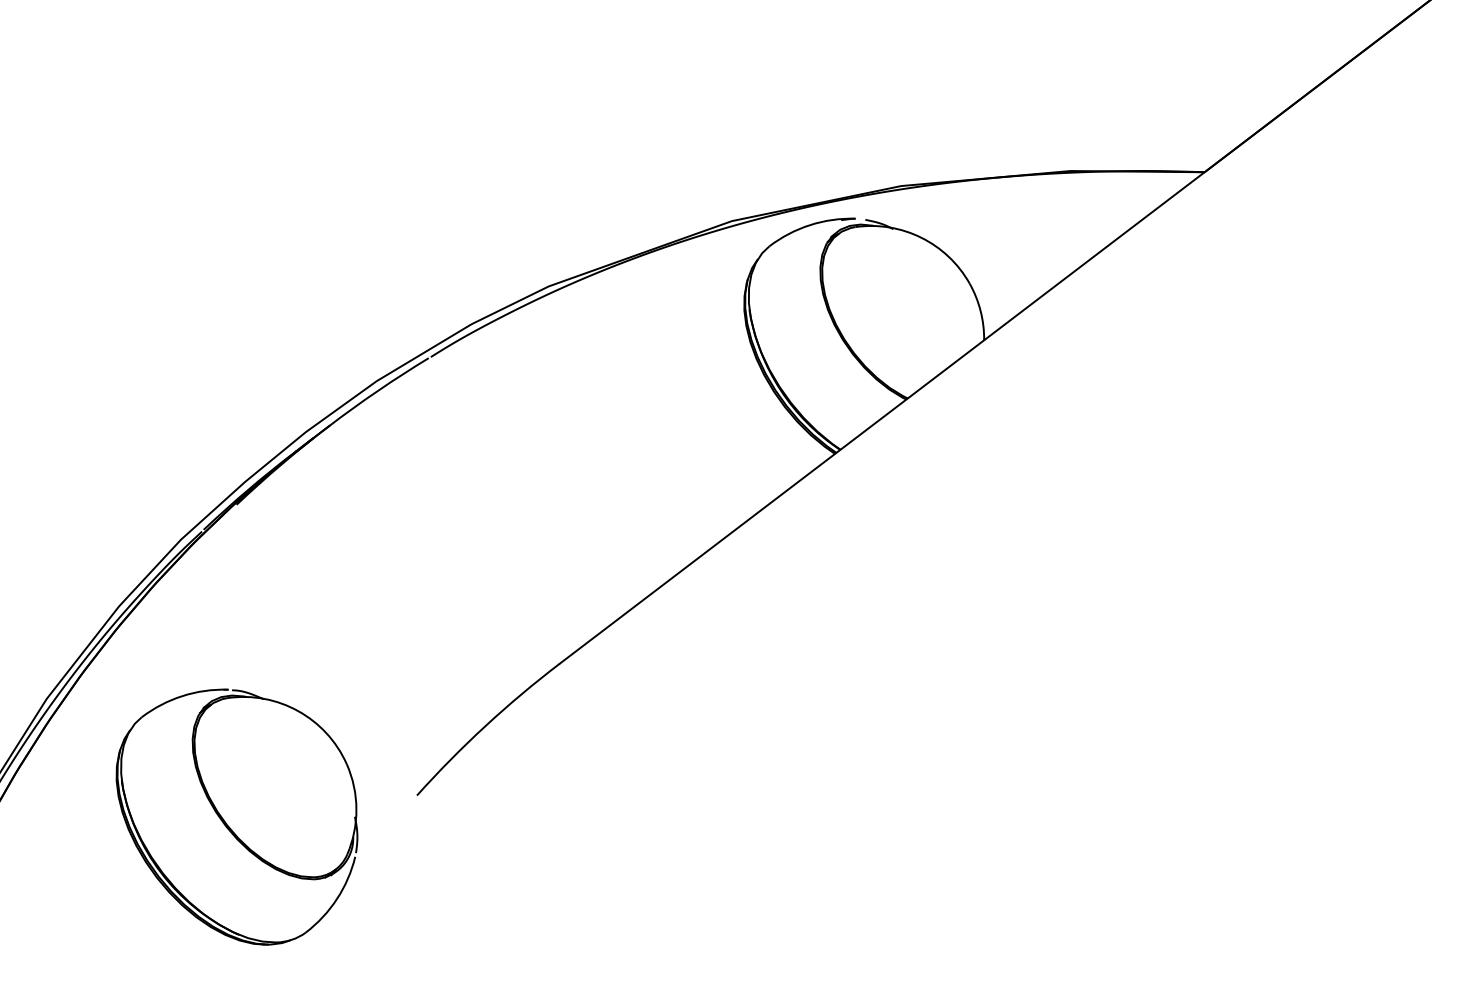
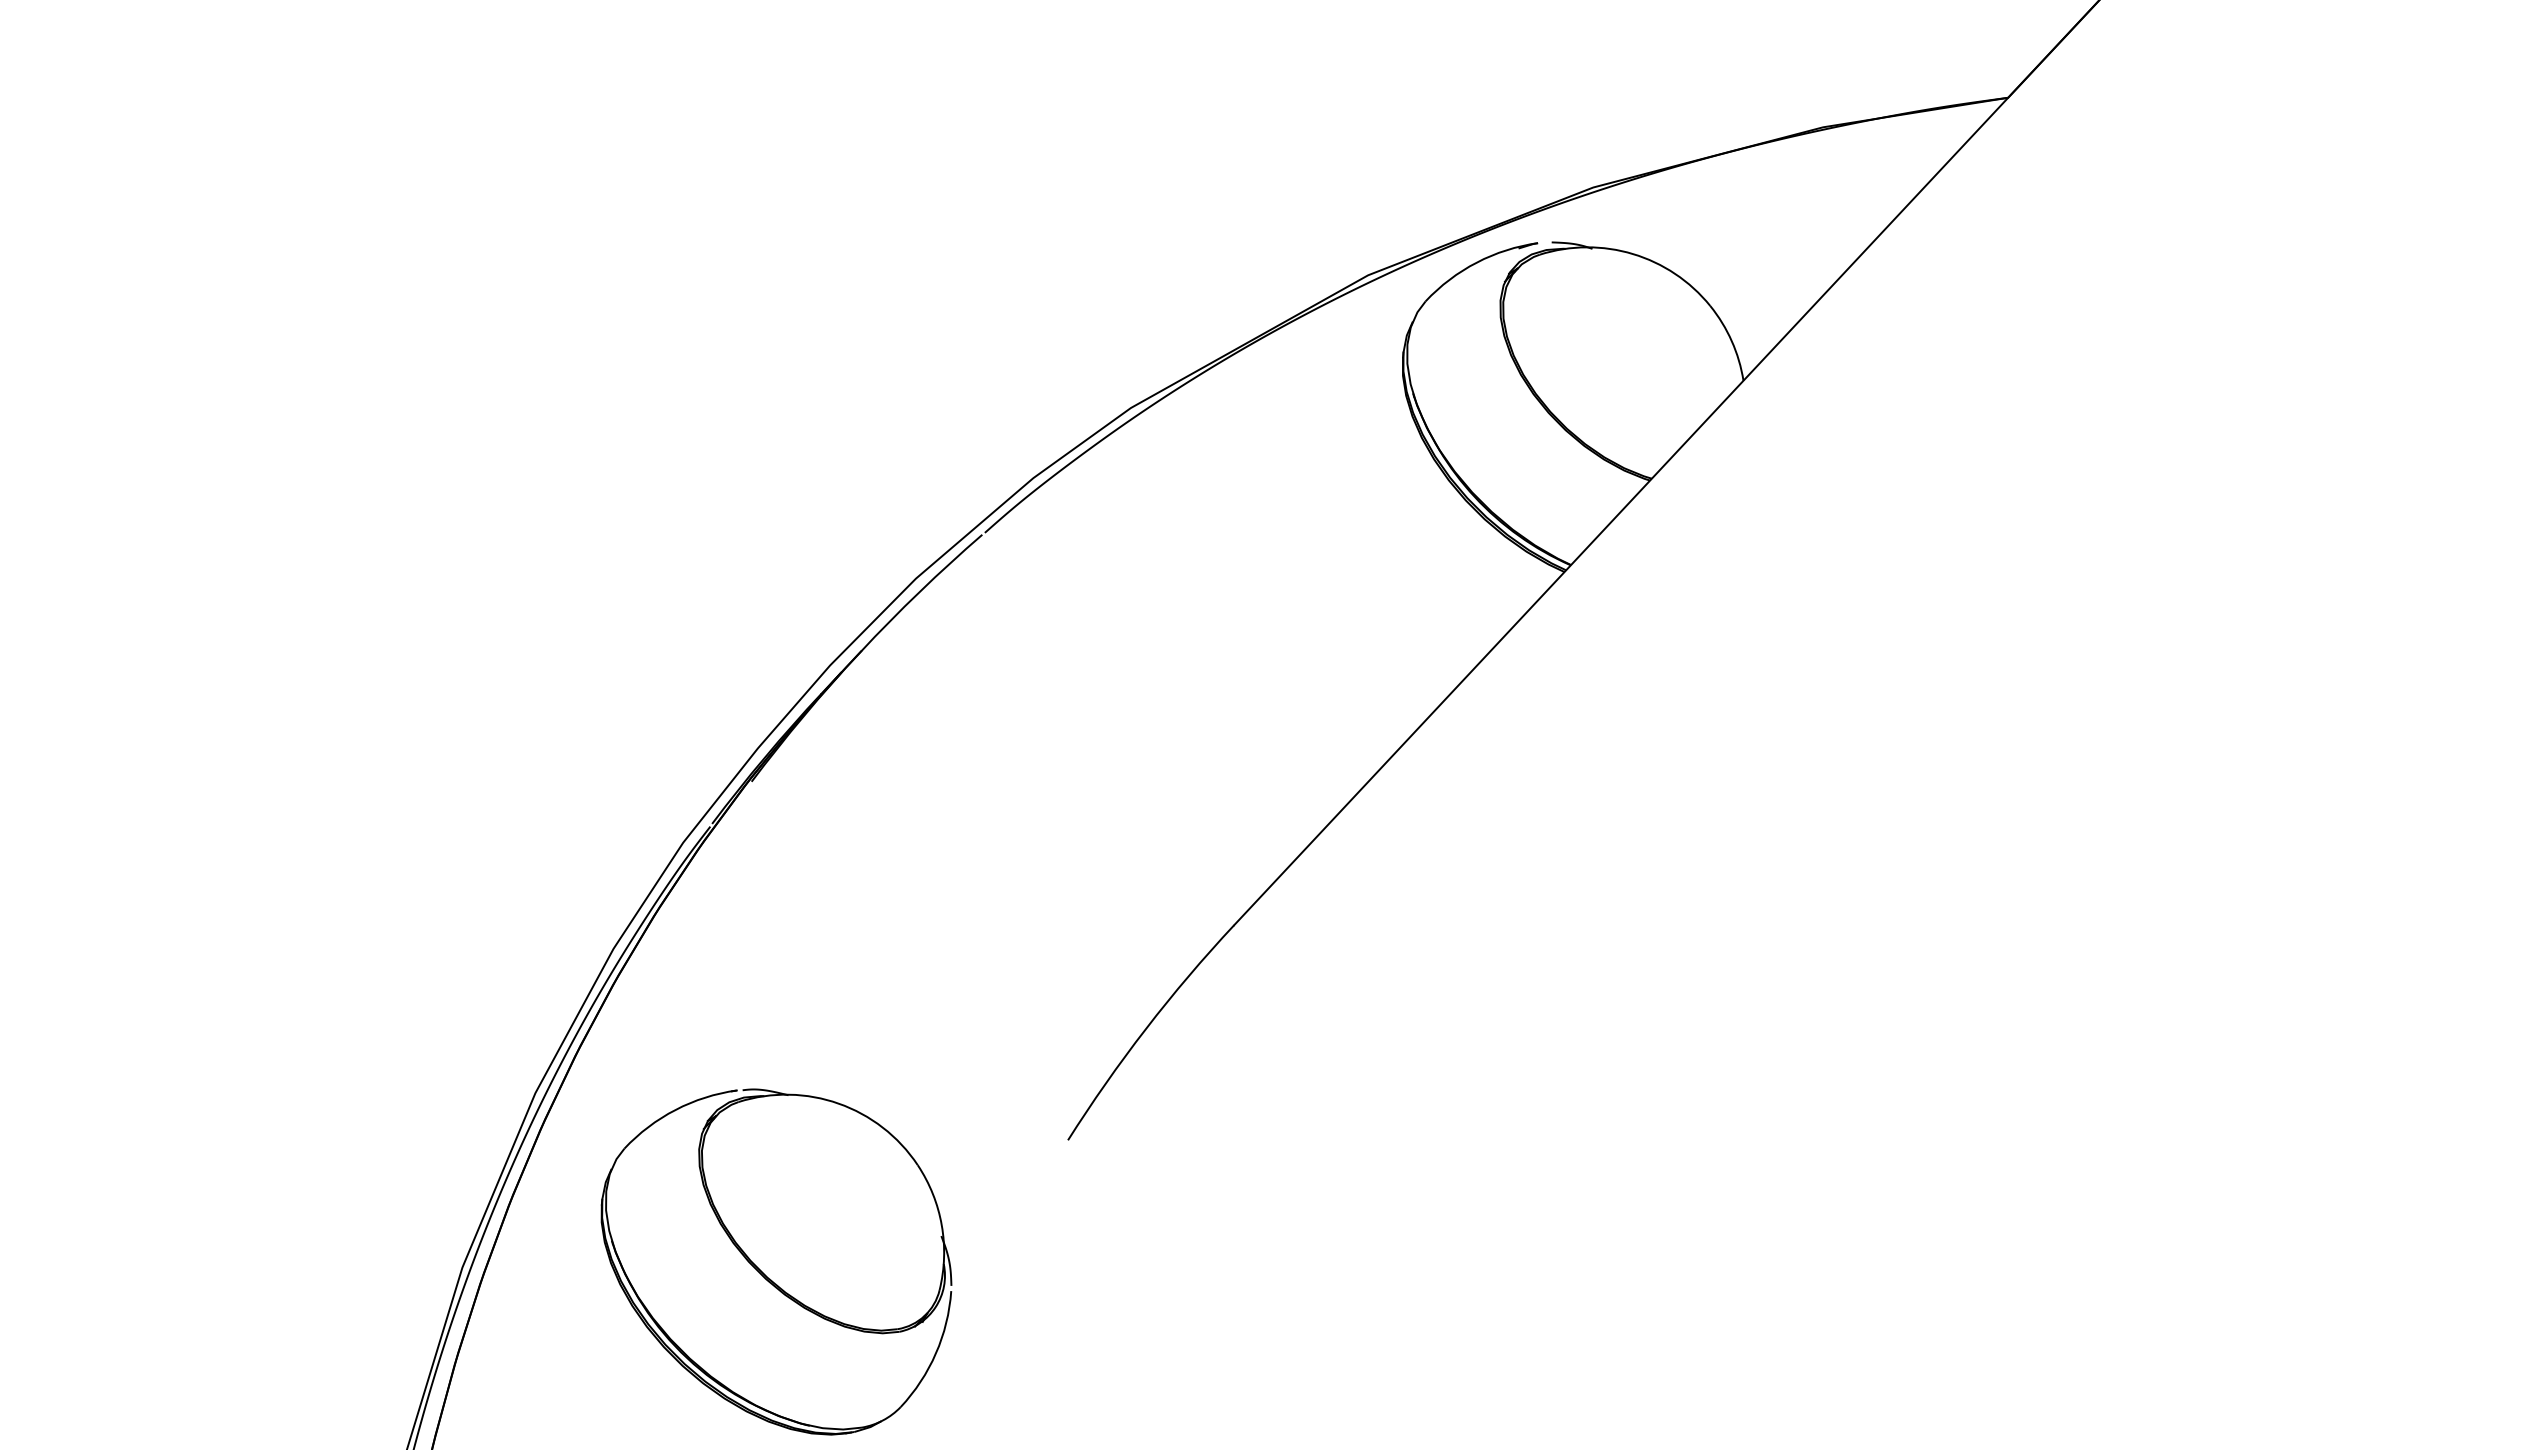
part: (235, 815) -> (776, 1261), moved

